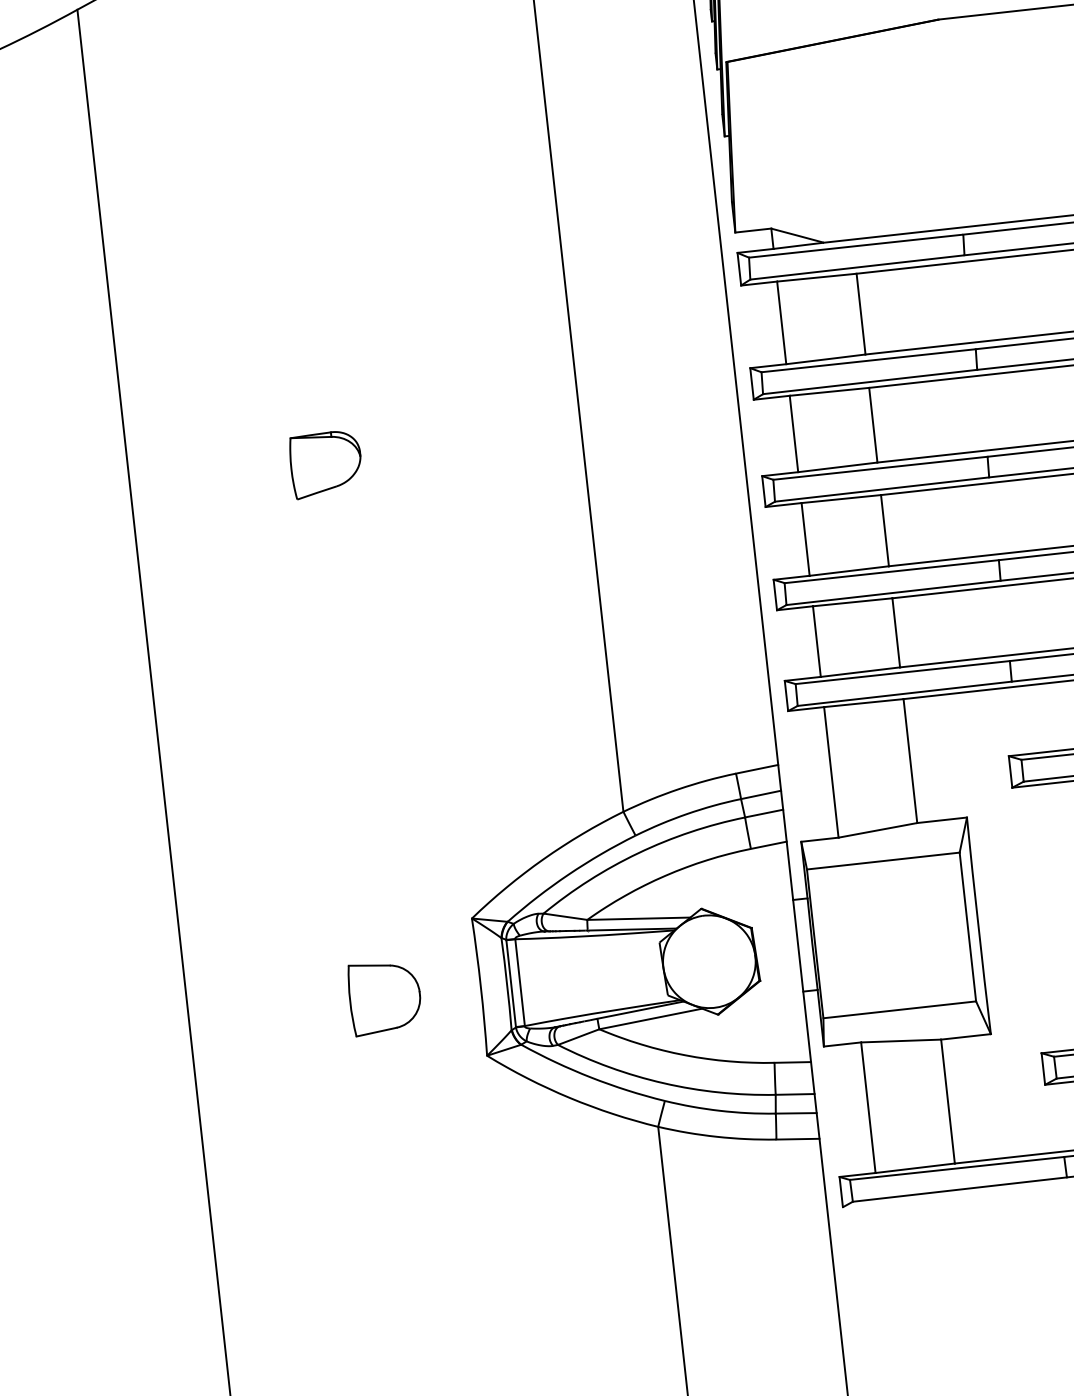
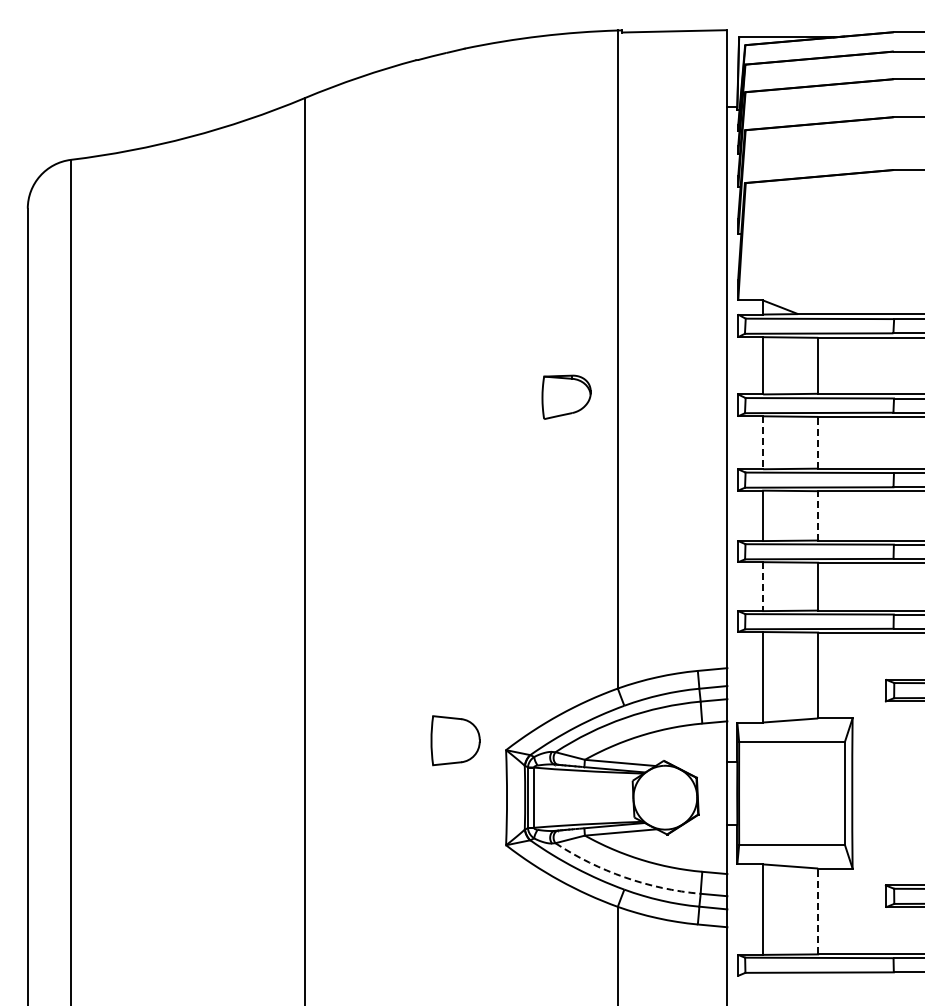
line: (873, 424) -> (818, 442), solid -> dashed
line: (794, 434) -> (763, 443), solid -> dashed
part: (325, 463) -> (566, 396), moved
line: (885, 530) -> (818, 515), solid -> dashed
line: (817, 642) -> (763, 587), solid -> dashed
part: (384, 997) -> (455, 740), moved
arc: (663, 1083) -> (624, 877), solid -> dashed
line: (948, 1101) -> (818, 911), solid -> dashed

